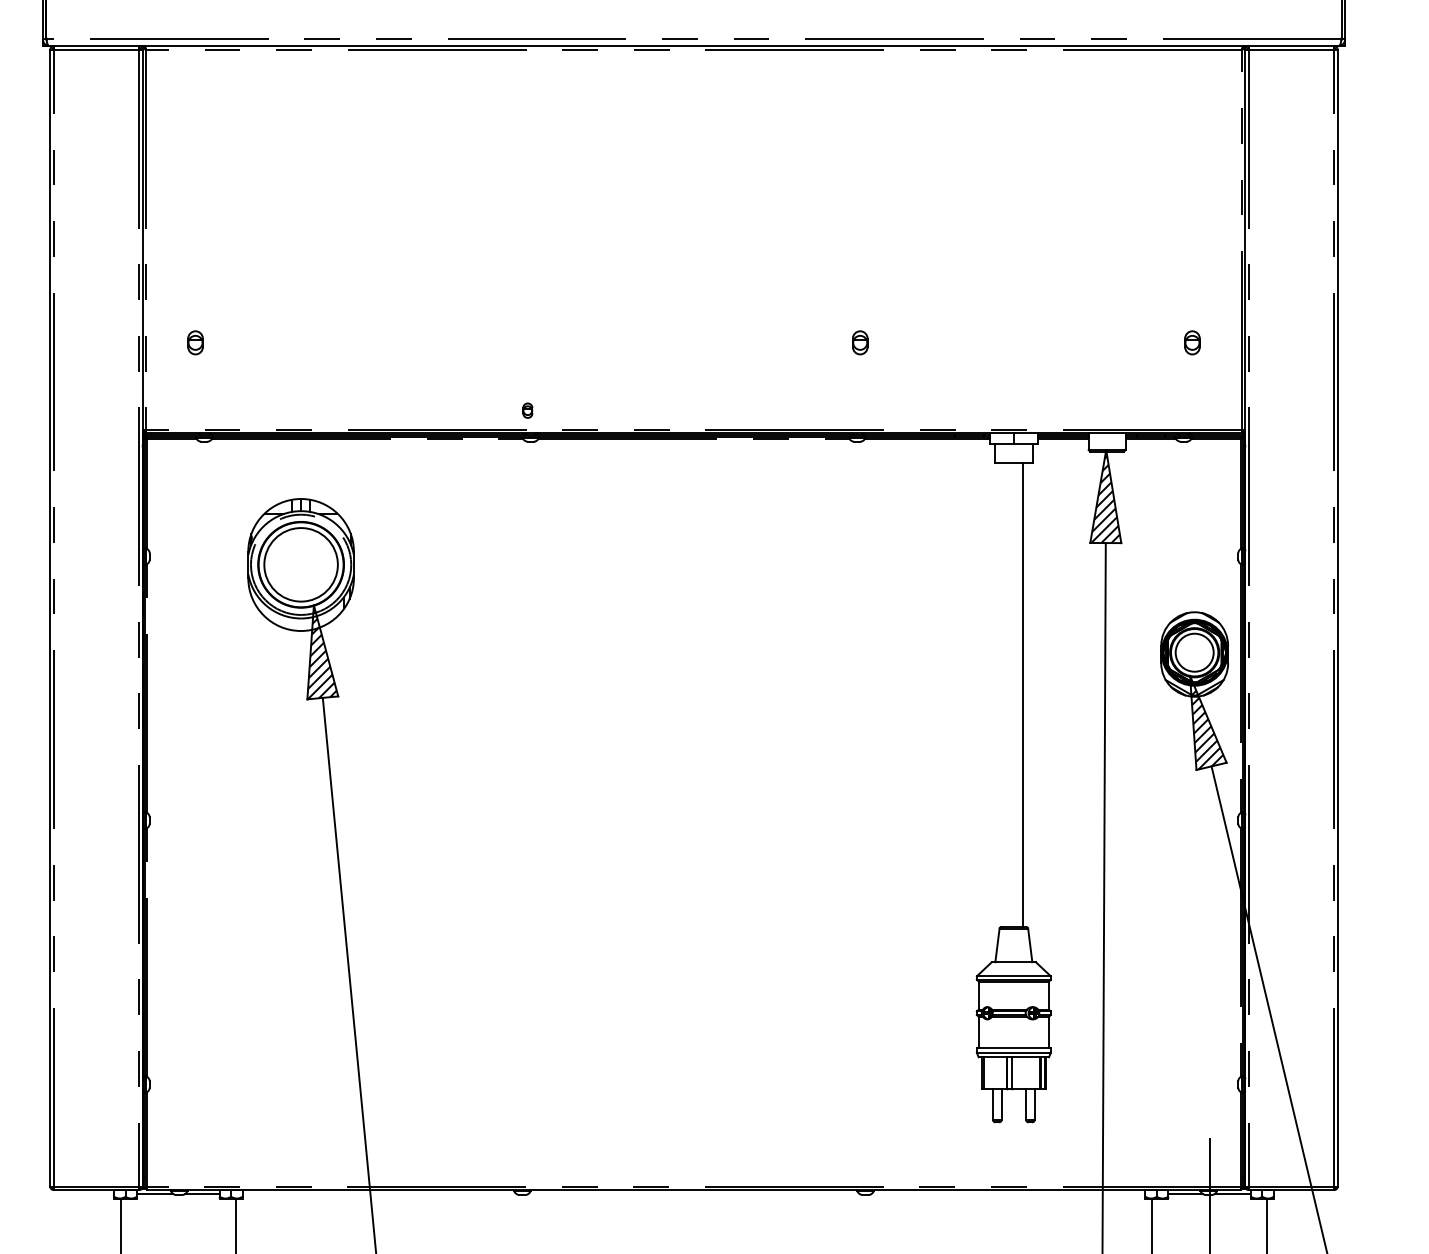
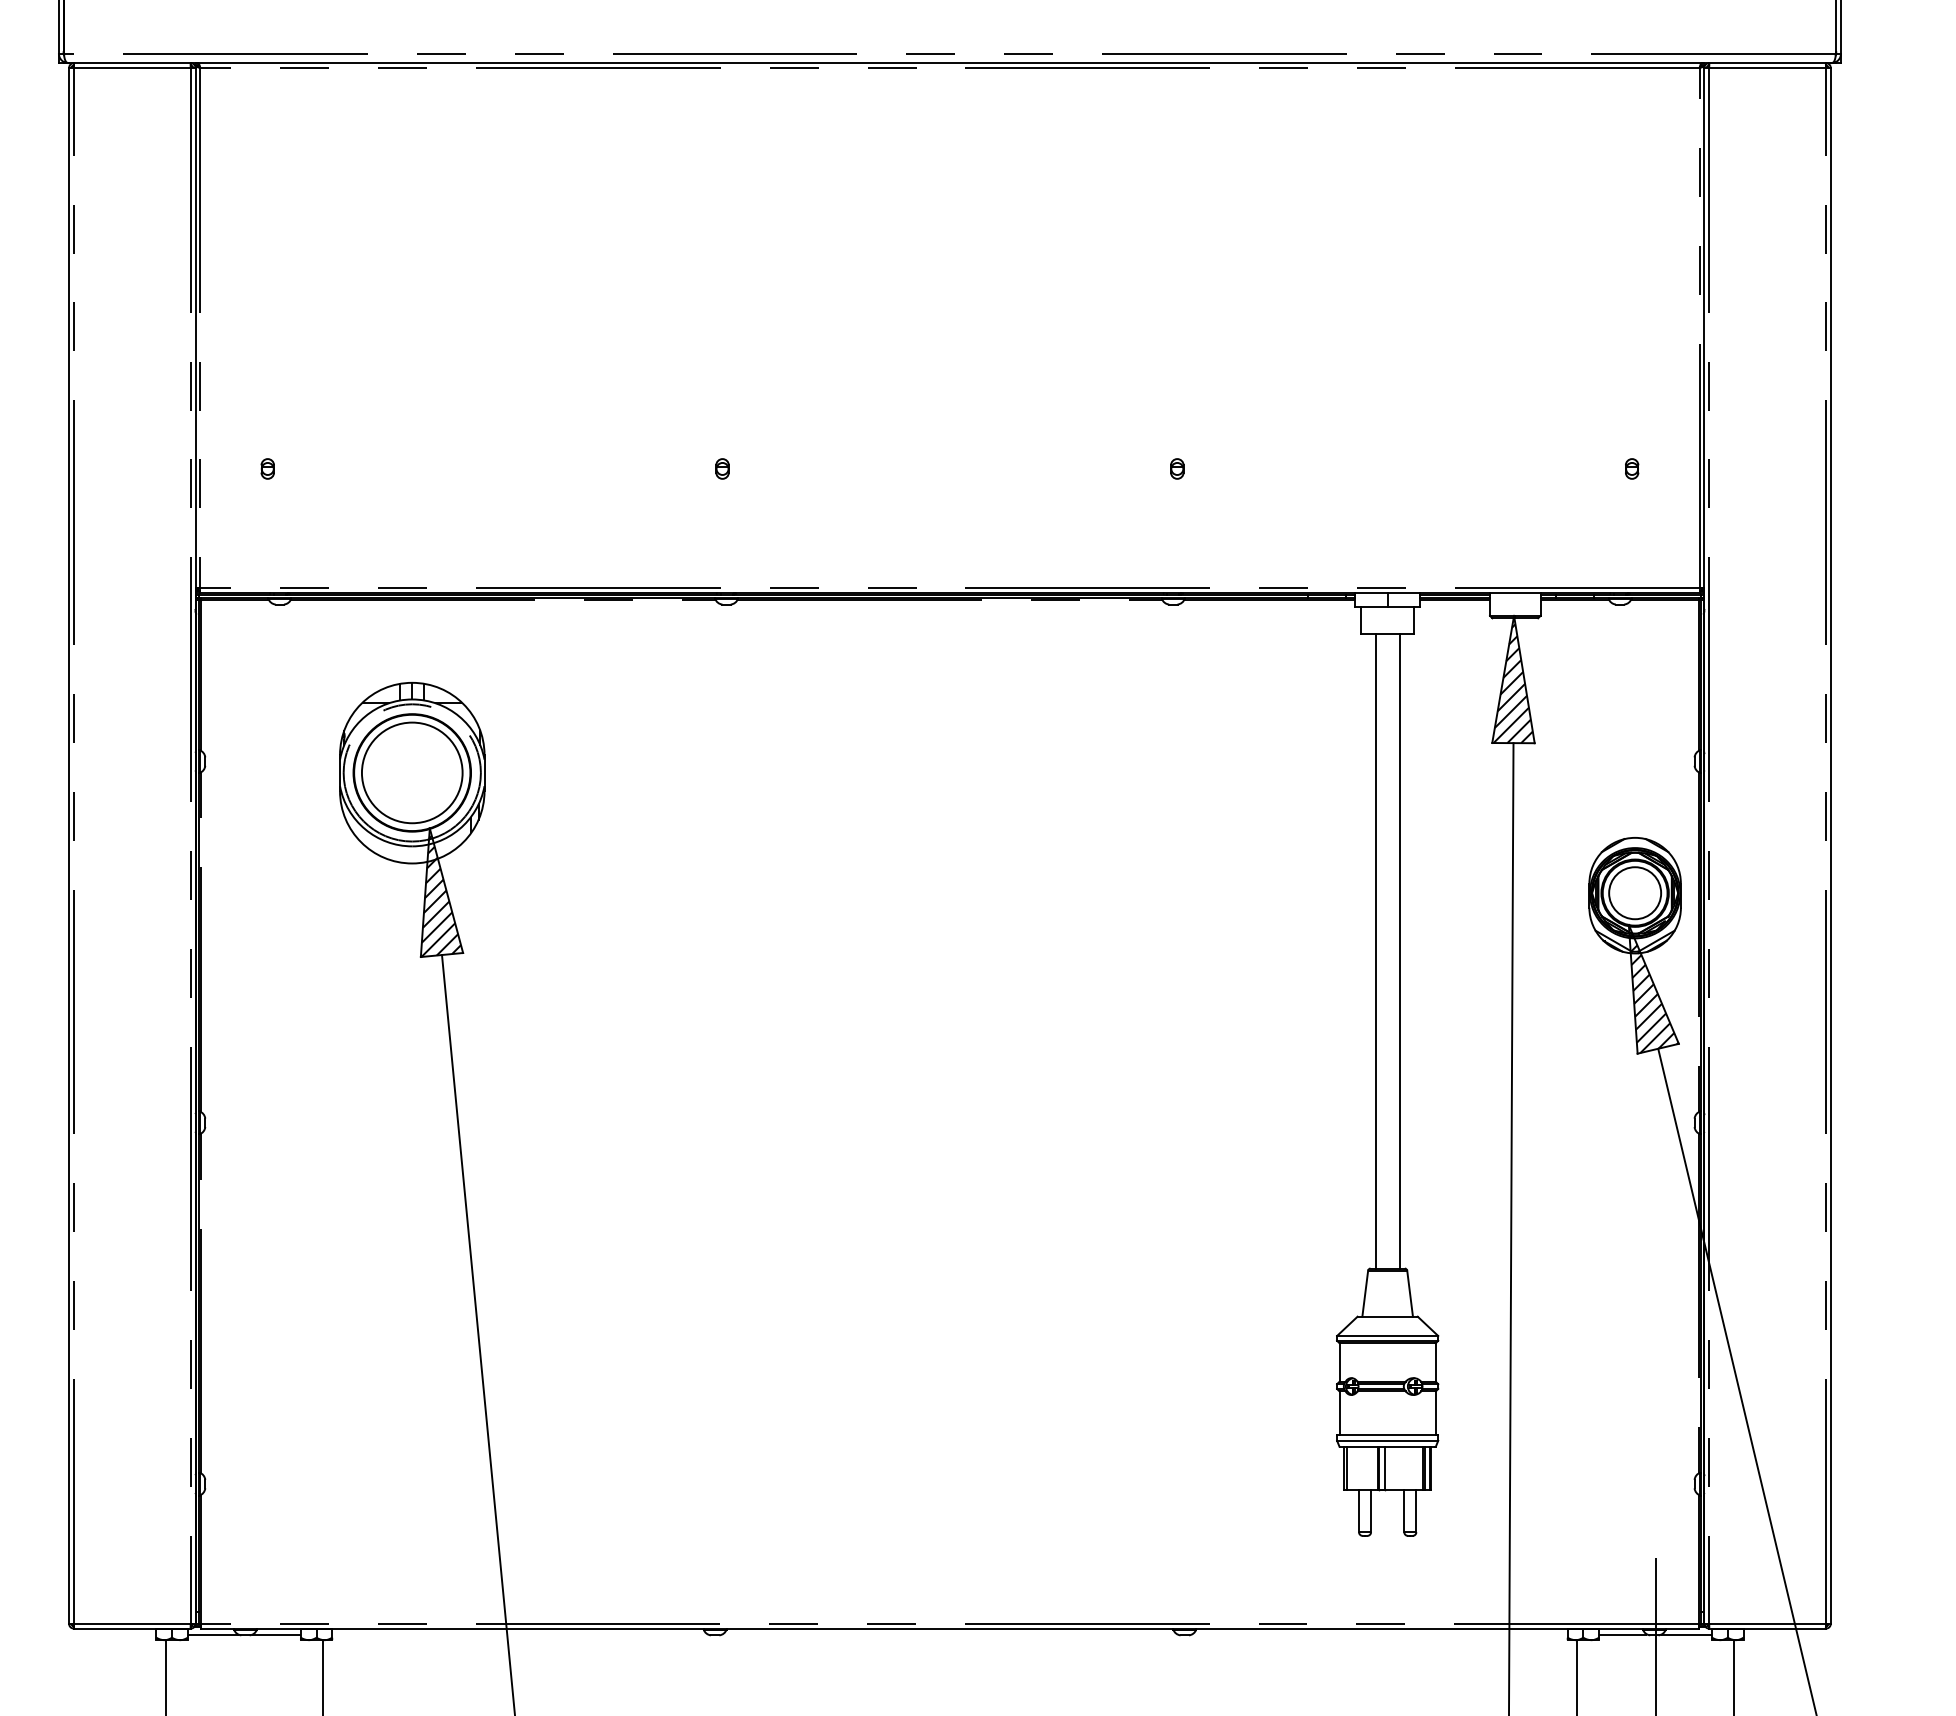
part: (195, 342) -> (267, 468), size x0.62
part: (859, 342) -> (1176, 468), size x0.62
part: (1192, 342) -> (1632, 468), size x0.62
part: (527, 410) -> (722, 468), moved
line: (1005, 695) -> (1376, 951), added

